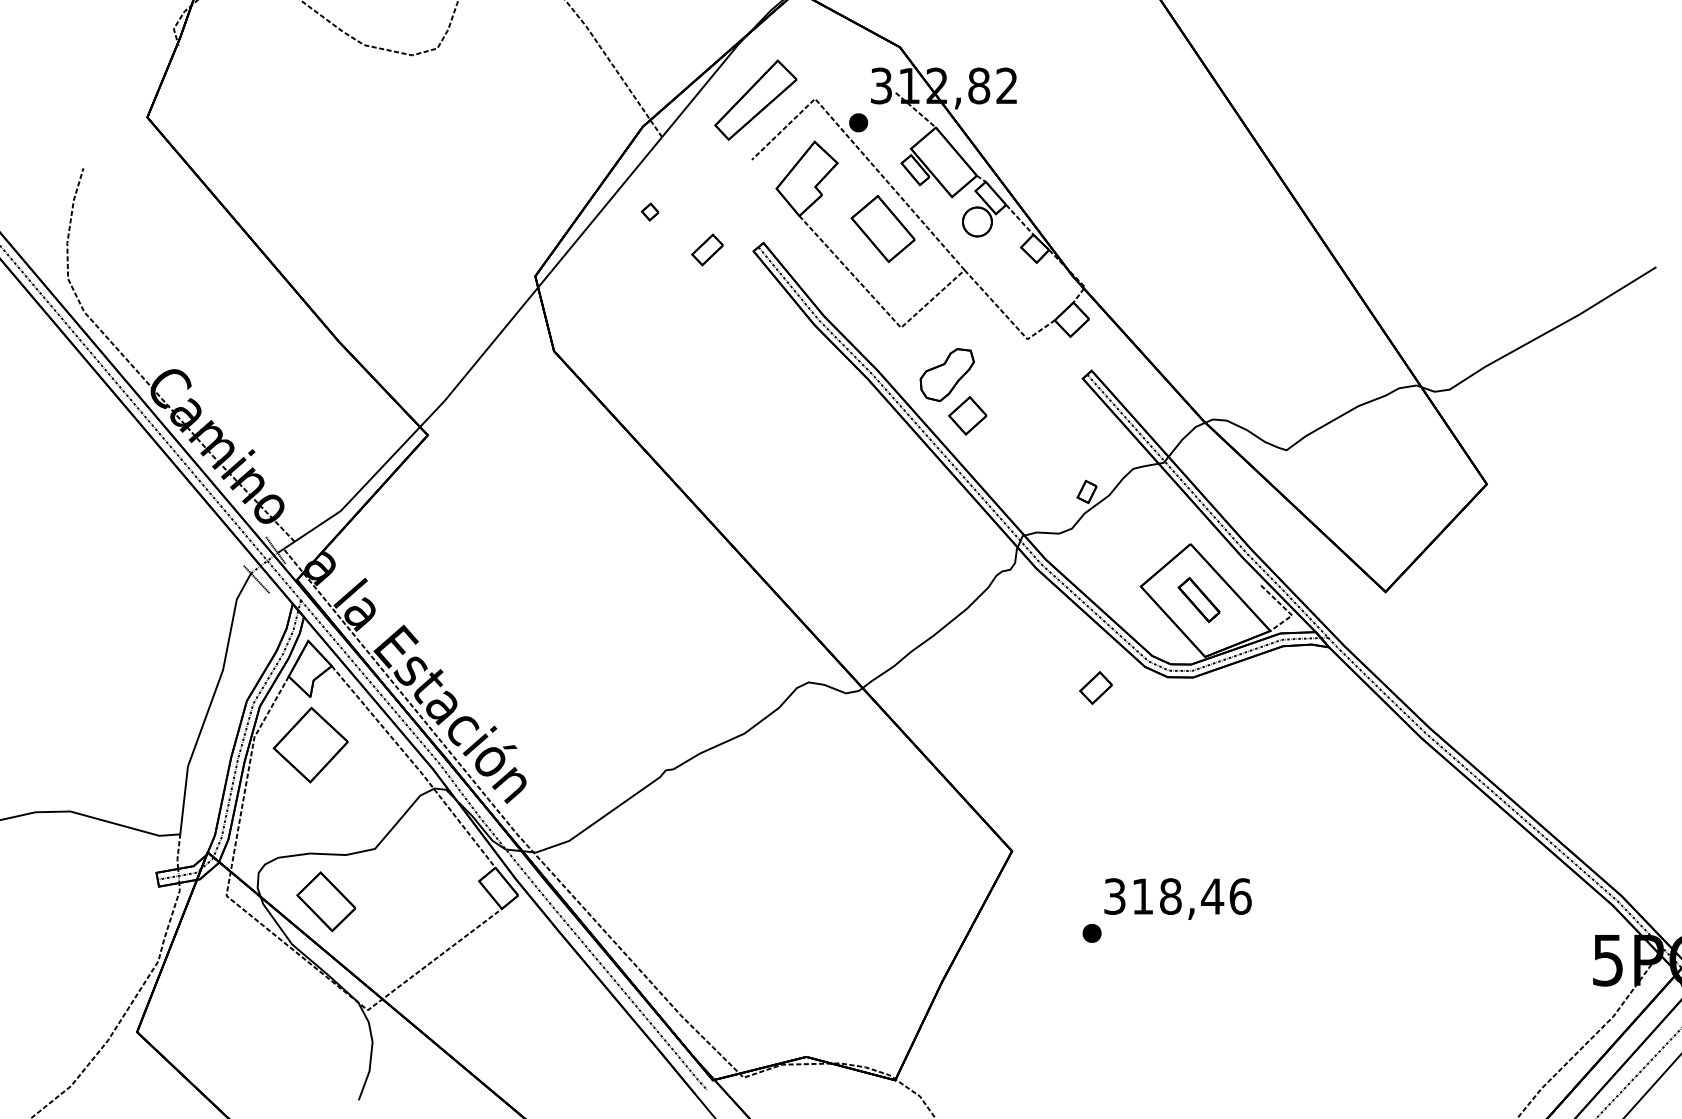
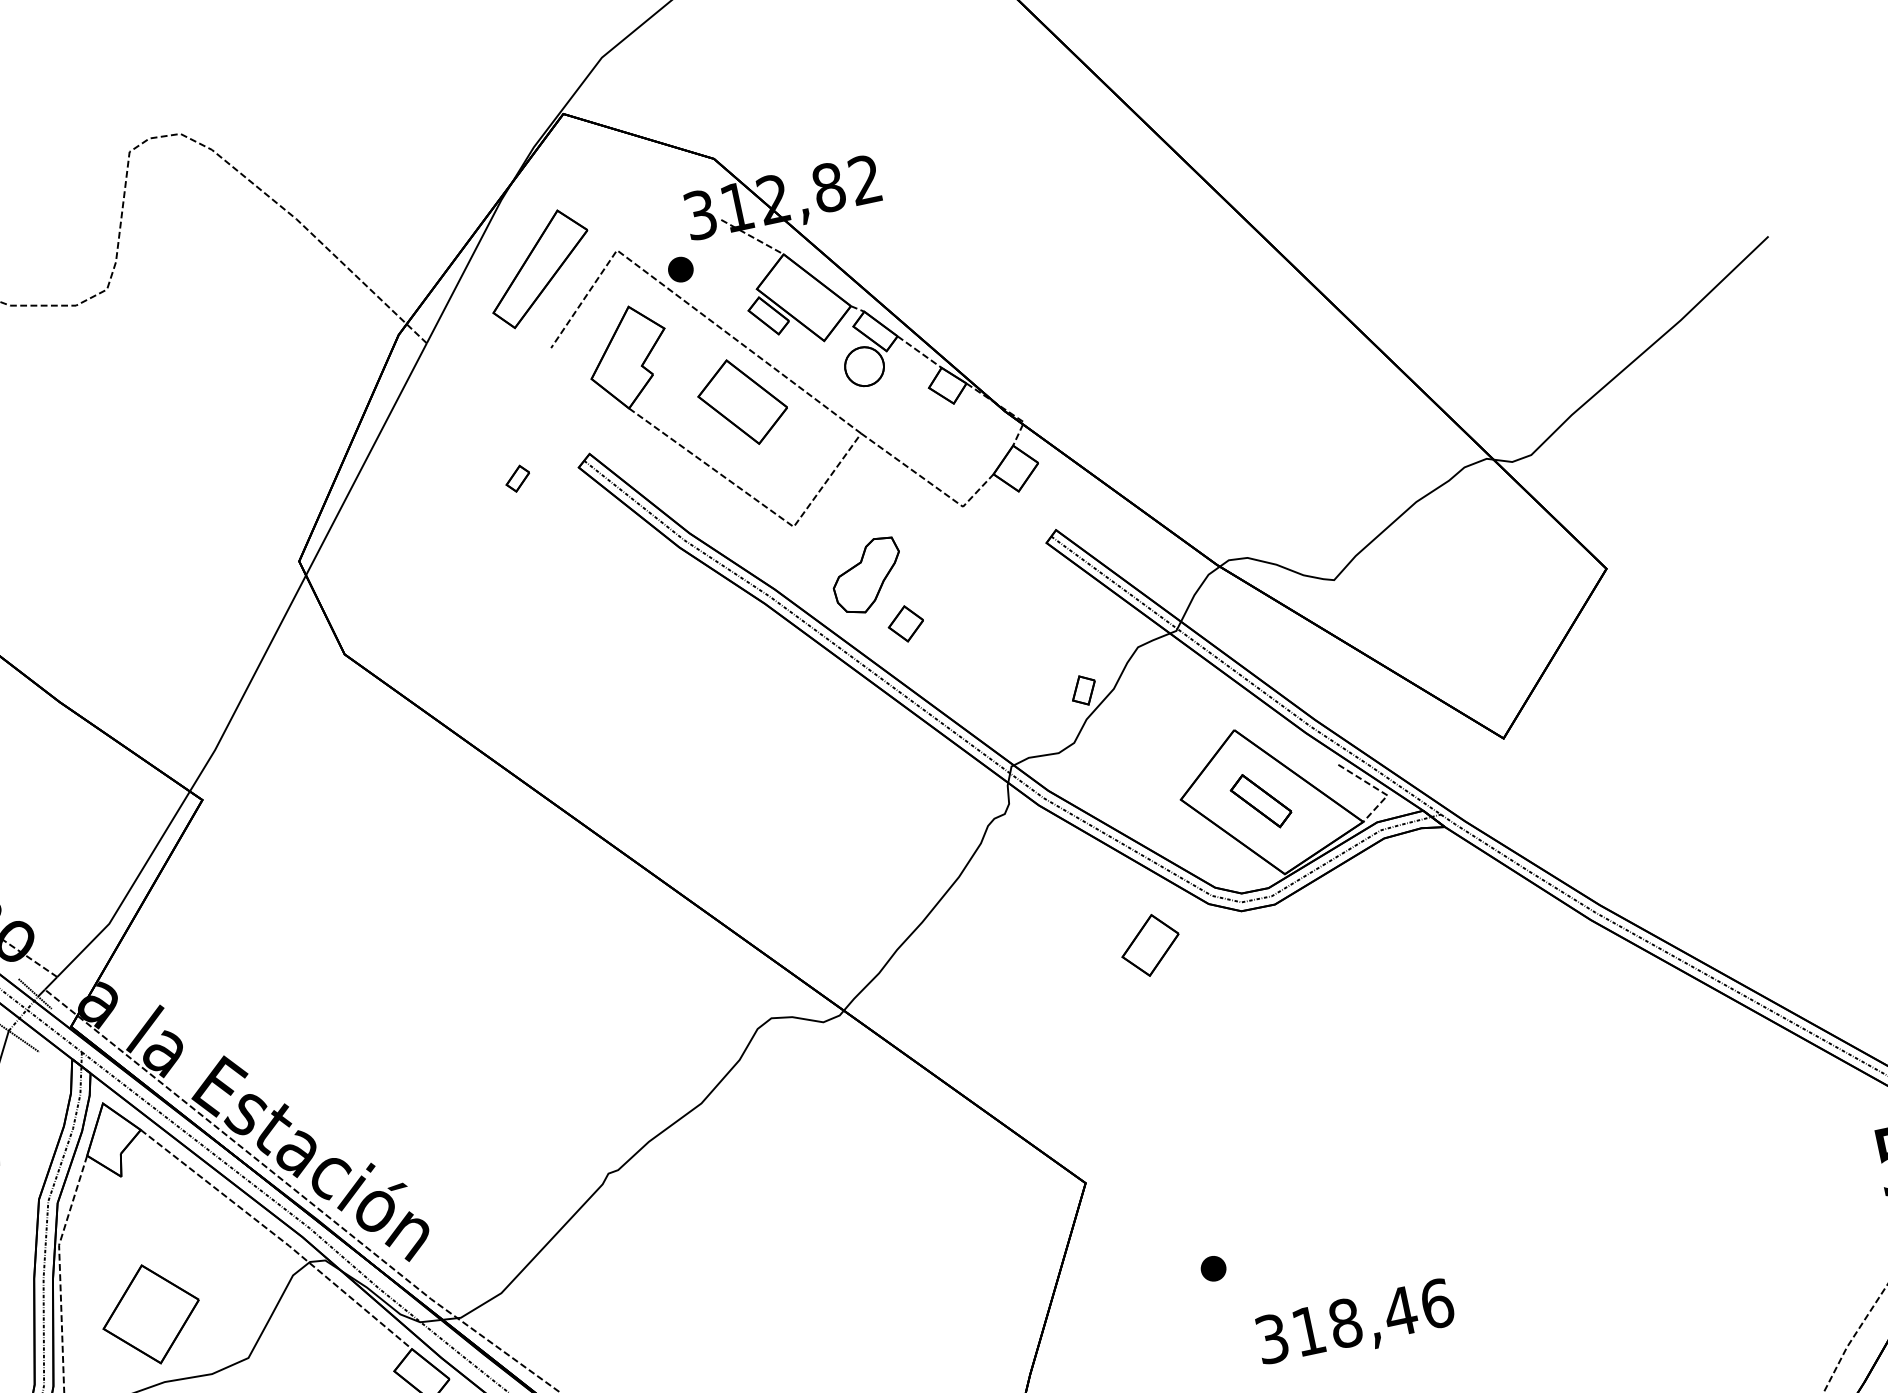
part: (649, 211) -> (431, 444), removed
part: (707, 249) -> (517, 478), size x0.6
part: (967, 415) -> (905, 623), size x0.7
part: (1095, 687) -> (1149, 944), size x1.4
part: (310, 744) -> (150, 1313), moved
text: (1177, 898) -> (1354, 1323), moved

